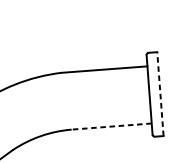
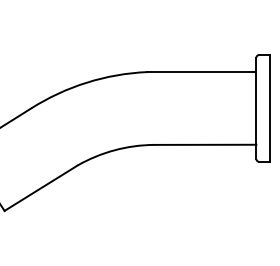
line: (160, 93) -> (270, 107), dashed -> solid
line: (111, 126) -> (205, 144), dashed -> solid

